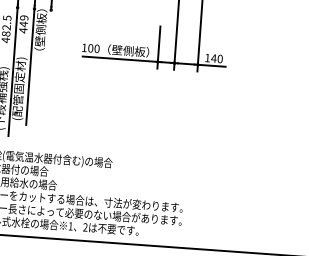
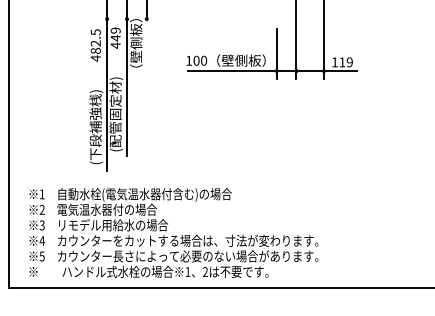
text: (216, 58) -> (345, 62), 140 -> 119

